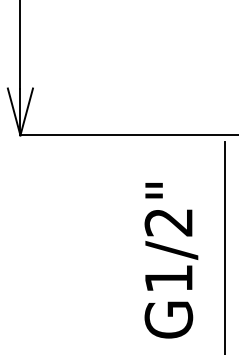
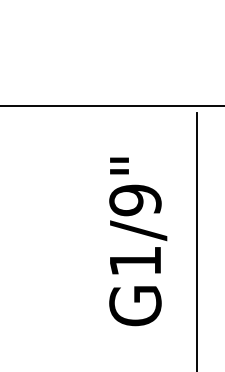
text: (168, 222) -> (135, 200), G1/2" -> G1/9"

